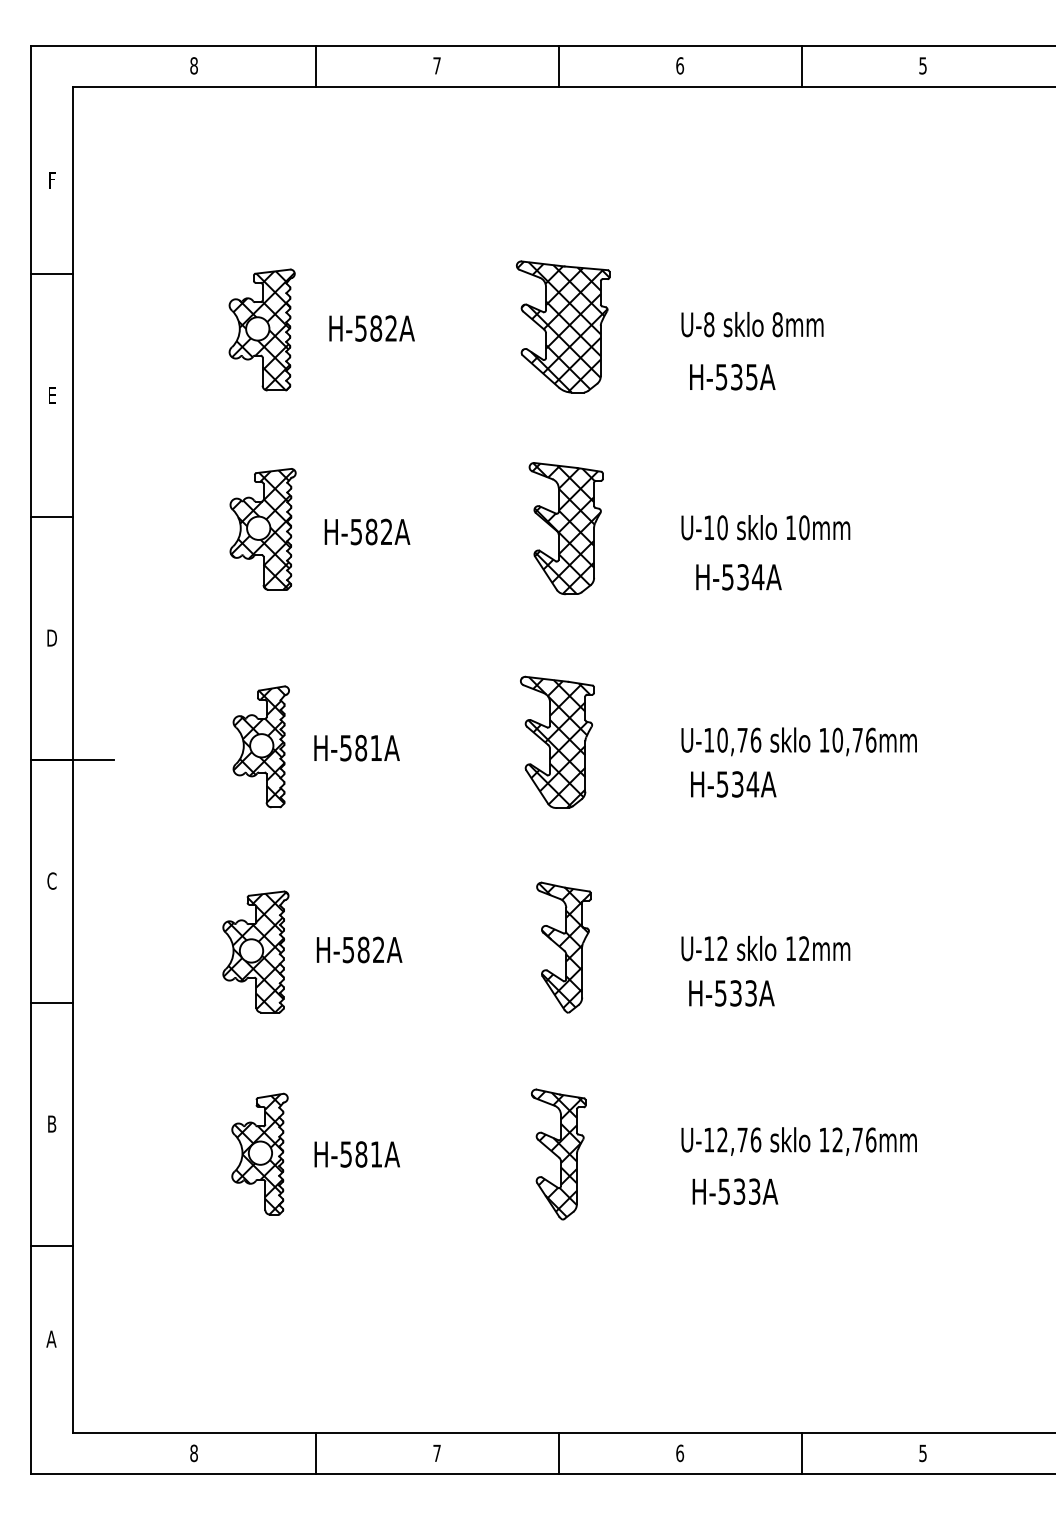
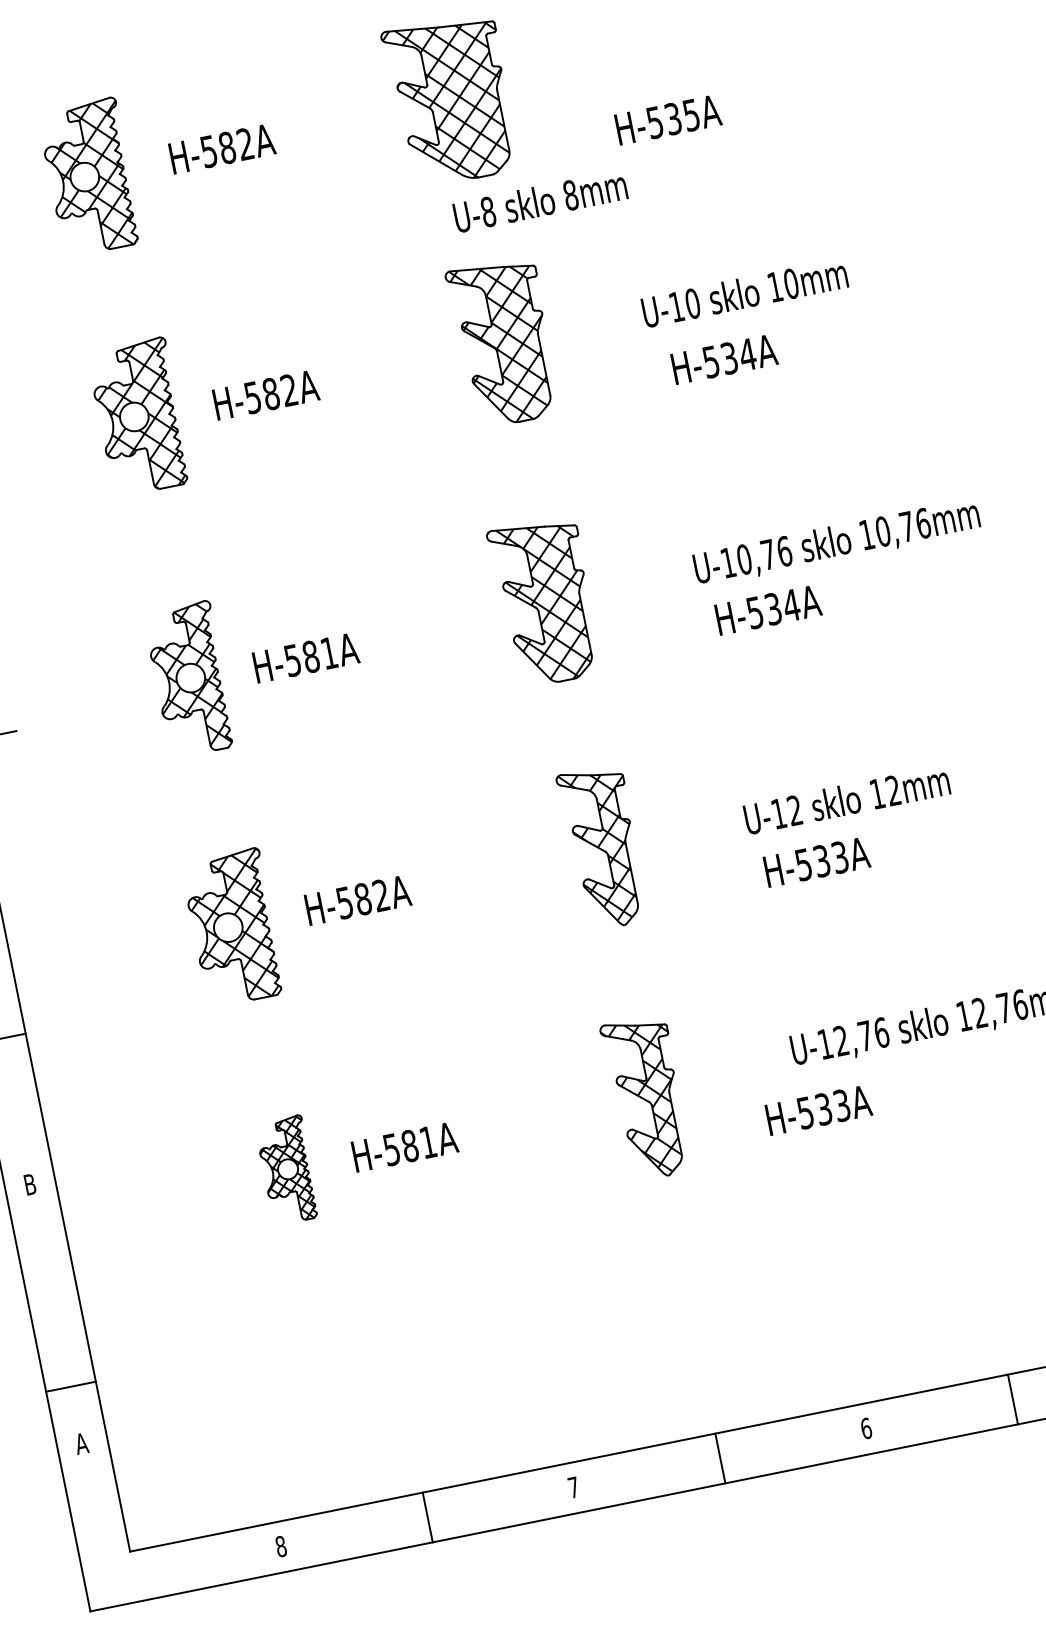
text: (752, 324) -> (540, 201), moved
part: (259, 1153) -> (287, 1169), size x0.7
text: (735, 1191) -> (818, 1110), moved
line: (51, 1245) -> (70, 1386), moved

